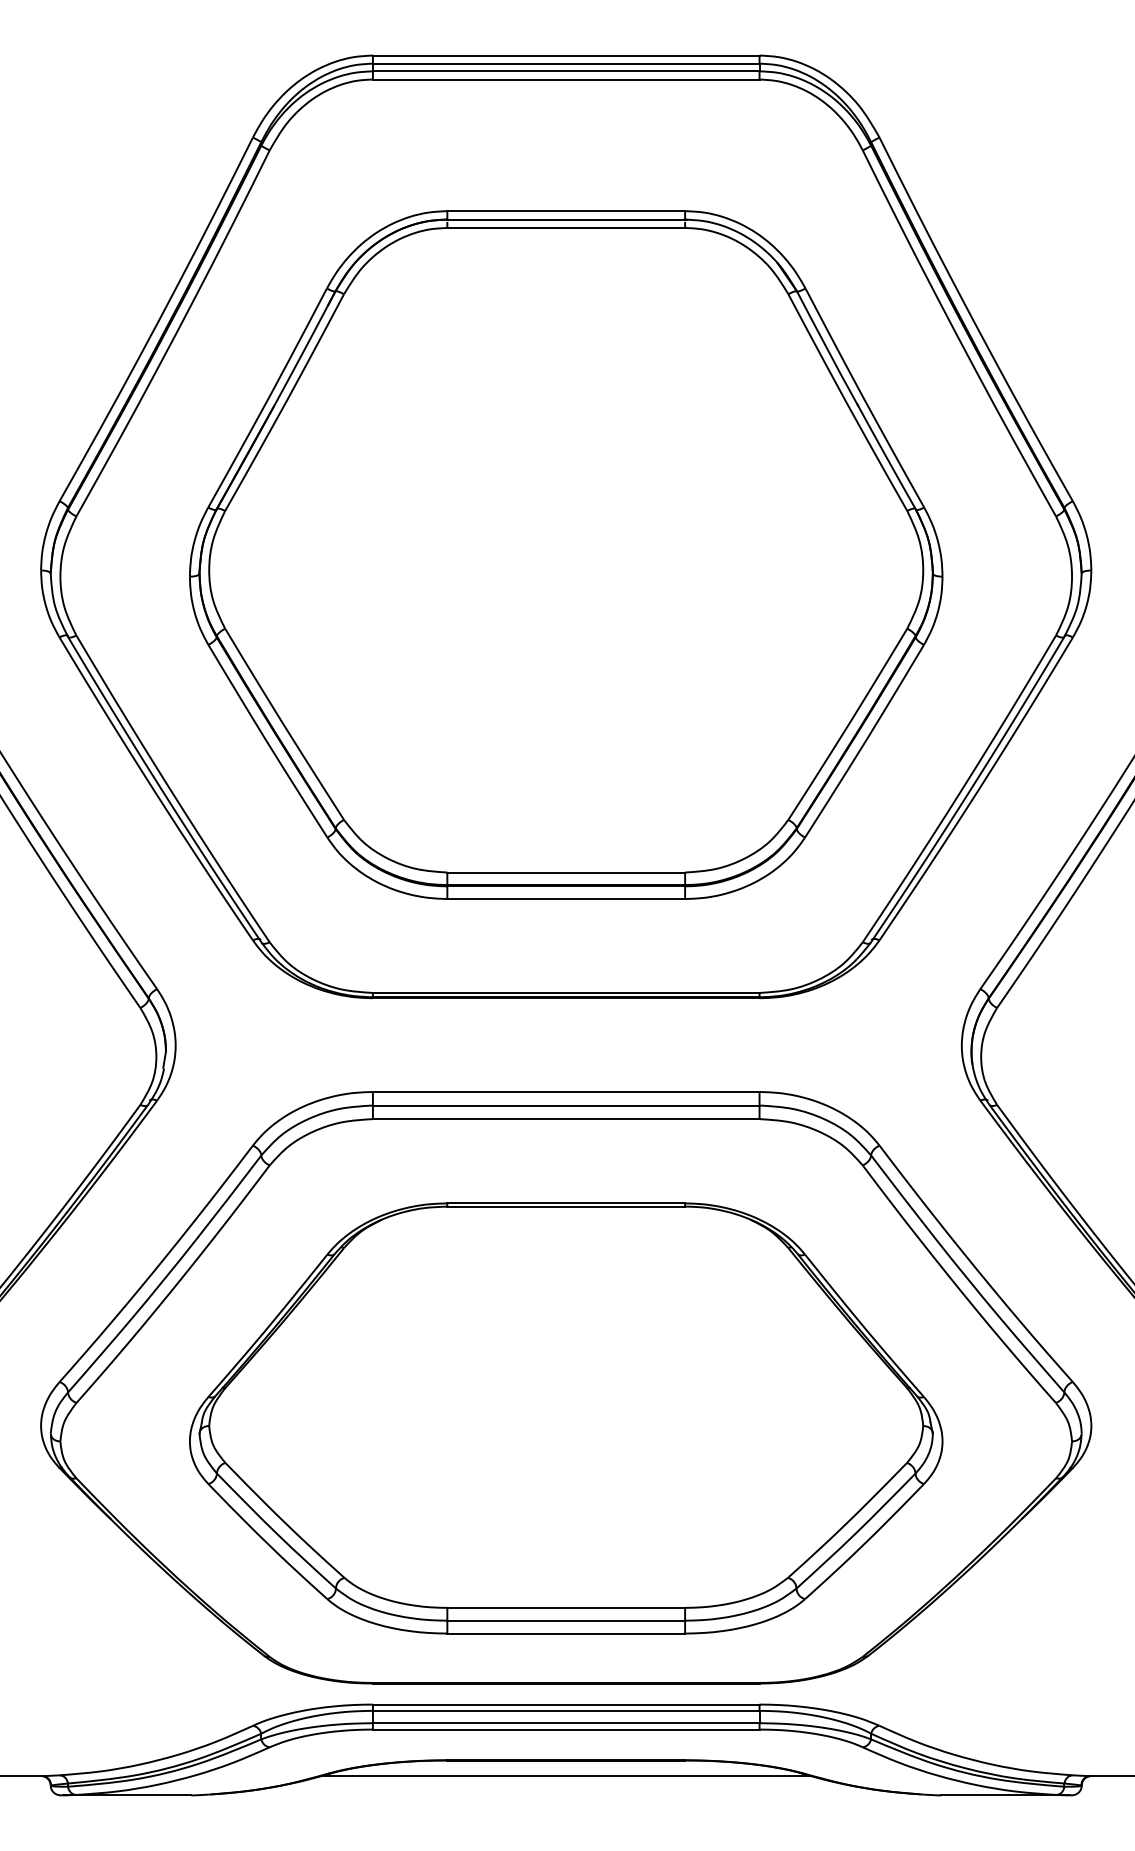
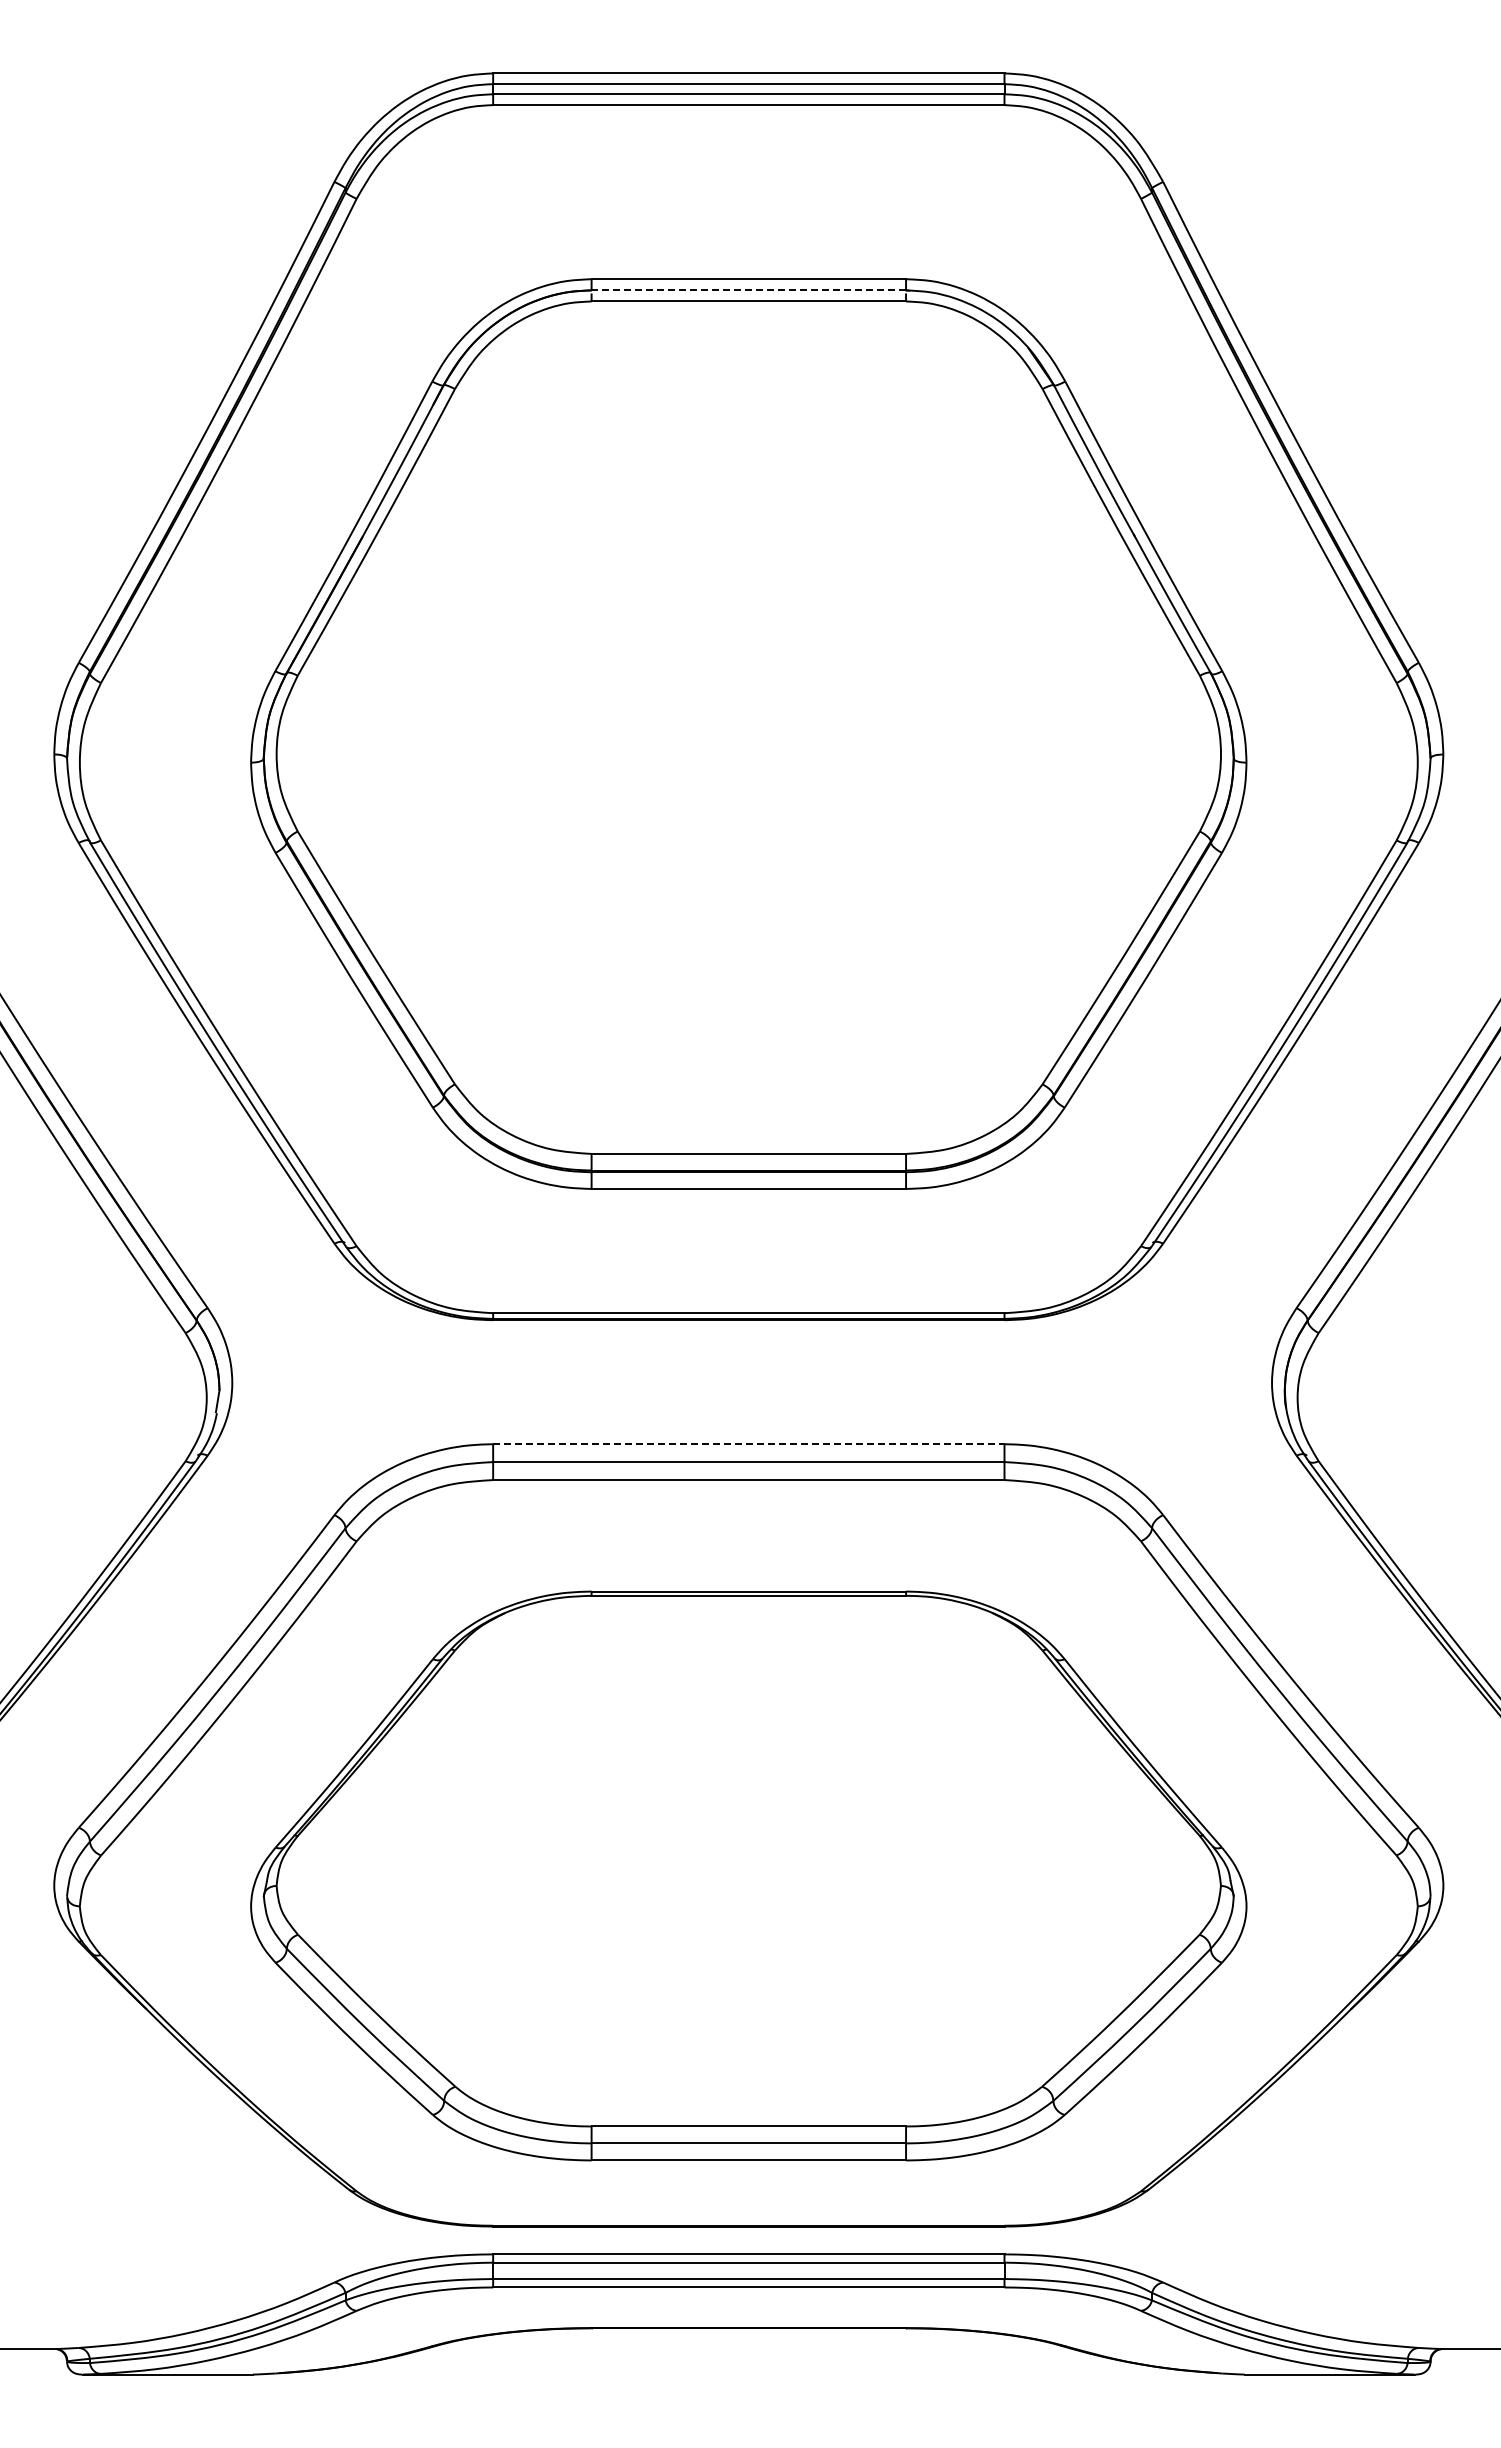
line: (566, 219) -> (749, 290), solid -> dashed
line: (565, 1092) -> (748, 1444), solid -> dashed
line: (565, 1775) -> (748, 2348), removed

